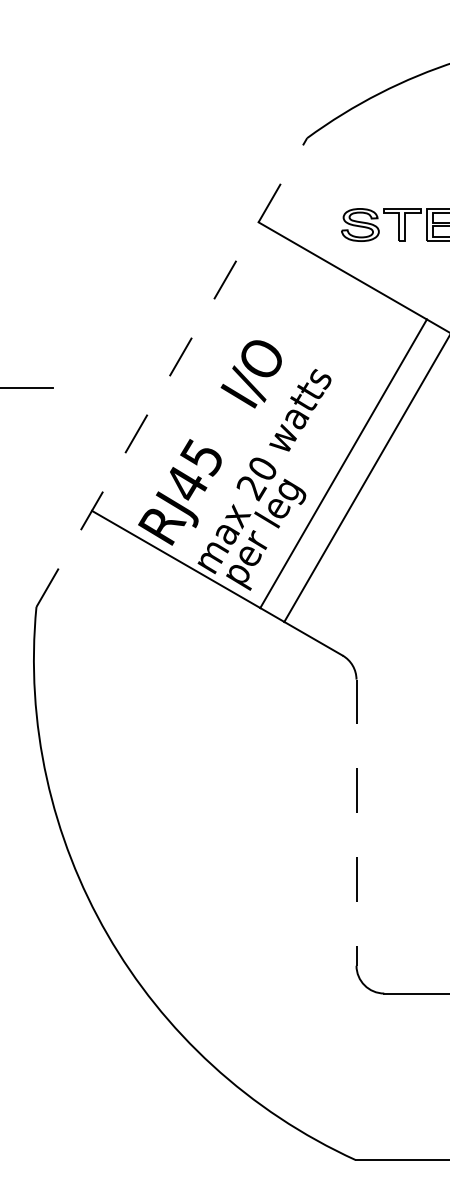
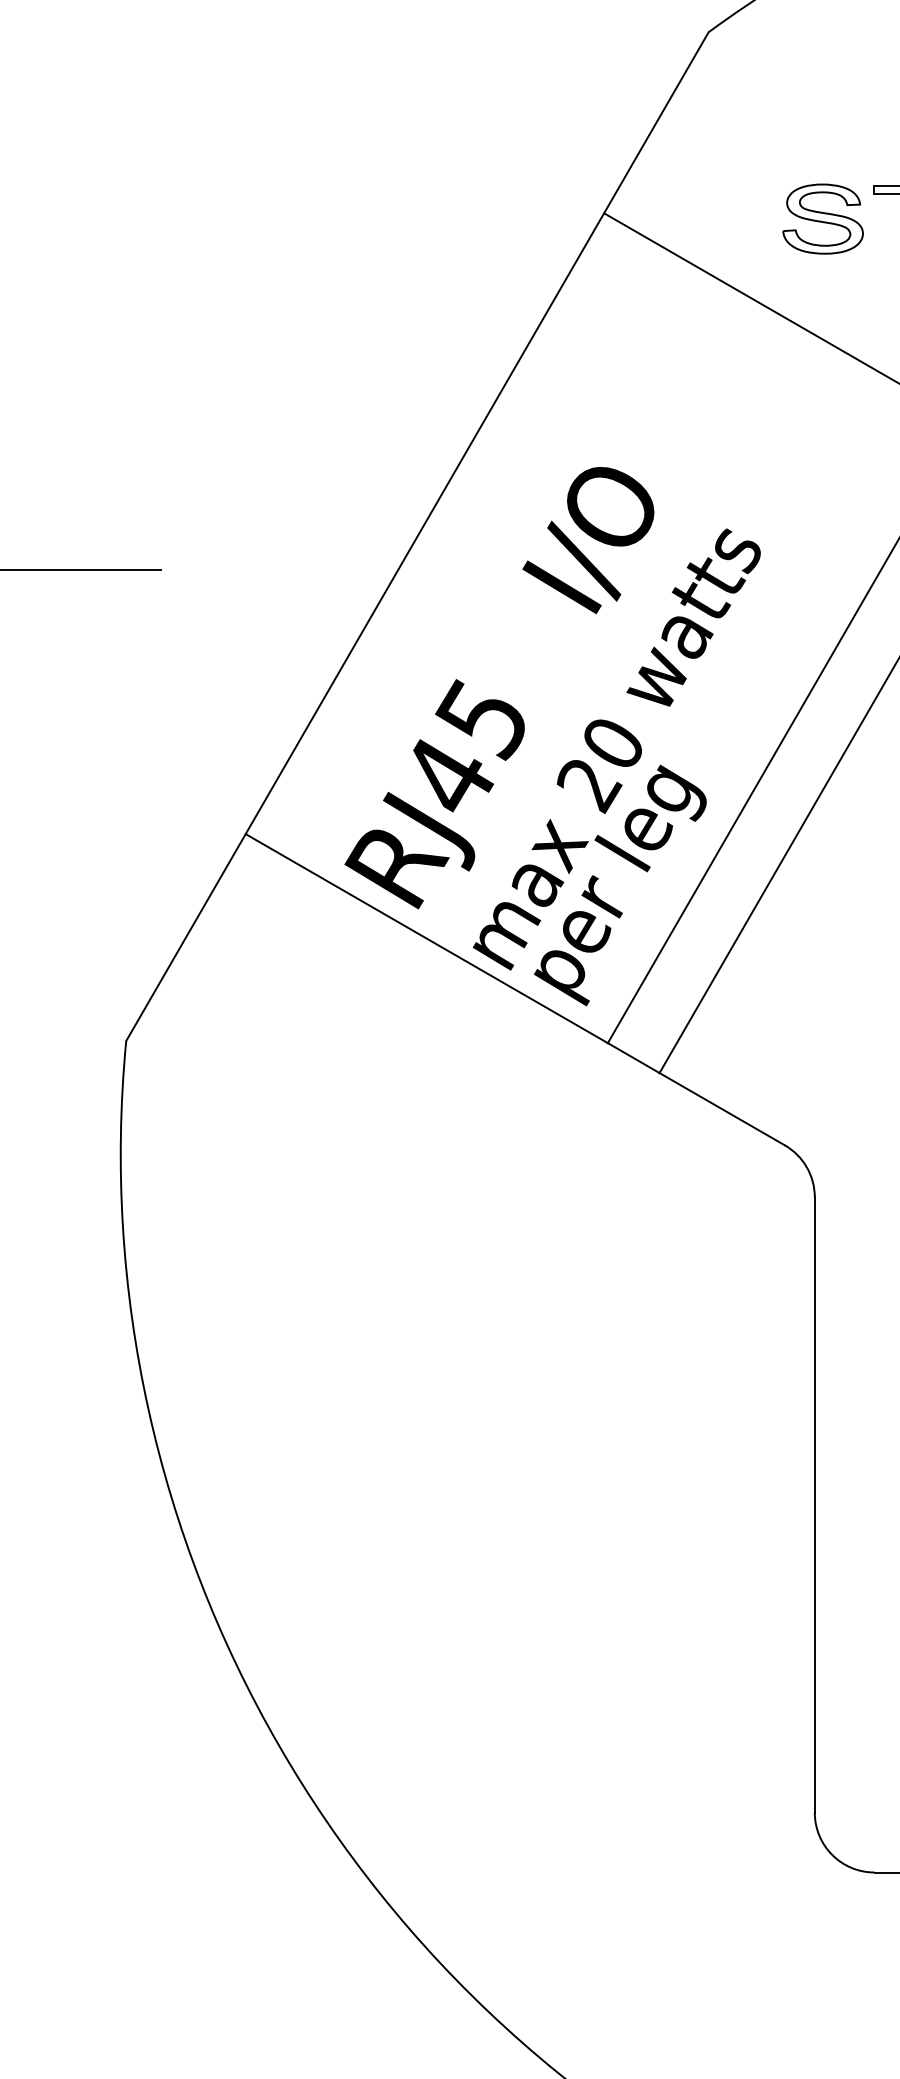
line: (171, 372) -> (416, 536), dashed -> solid
line: (356, 823) -> (814, 1506), dashed -> solid

